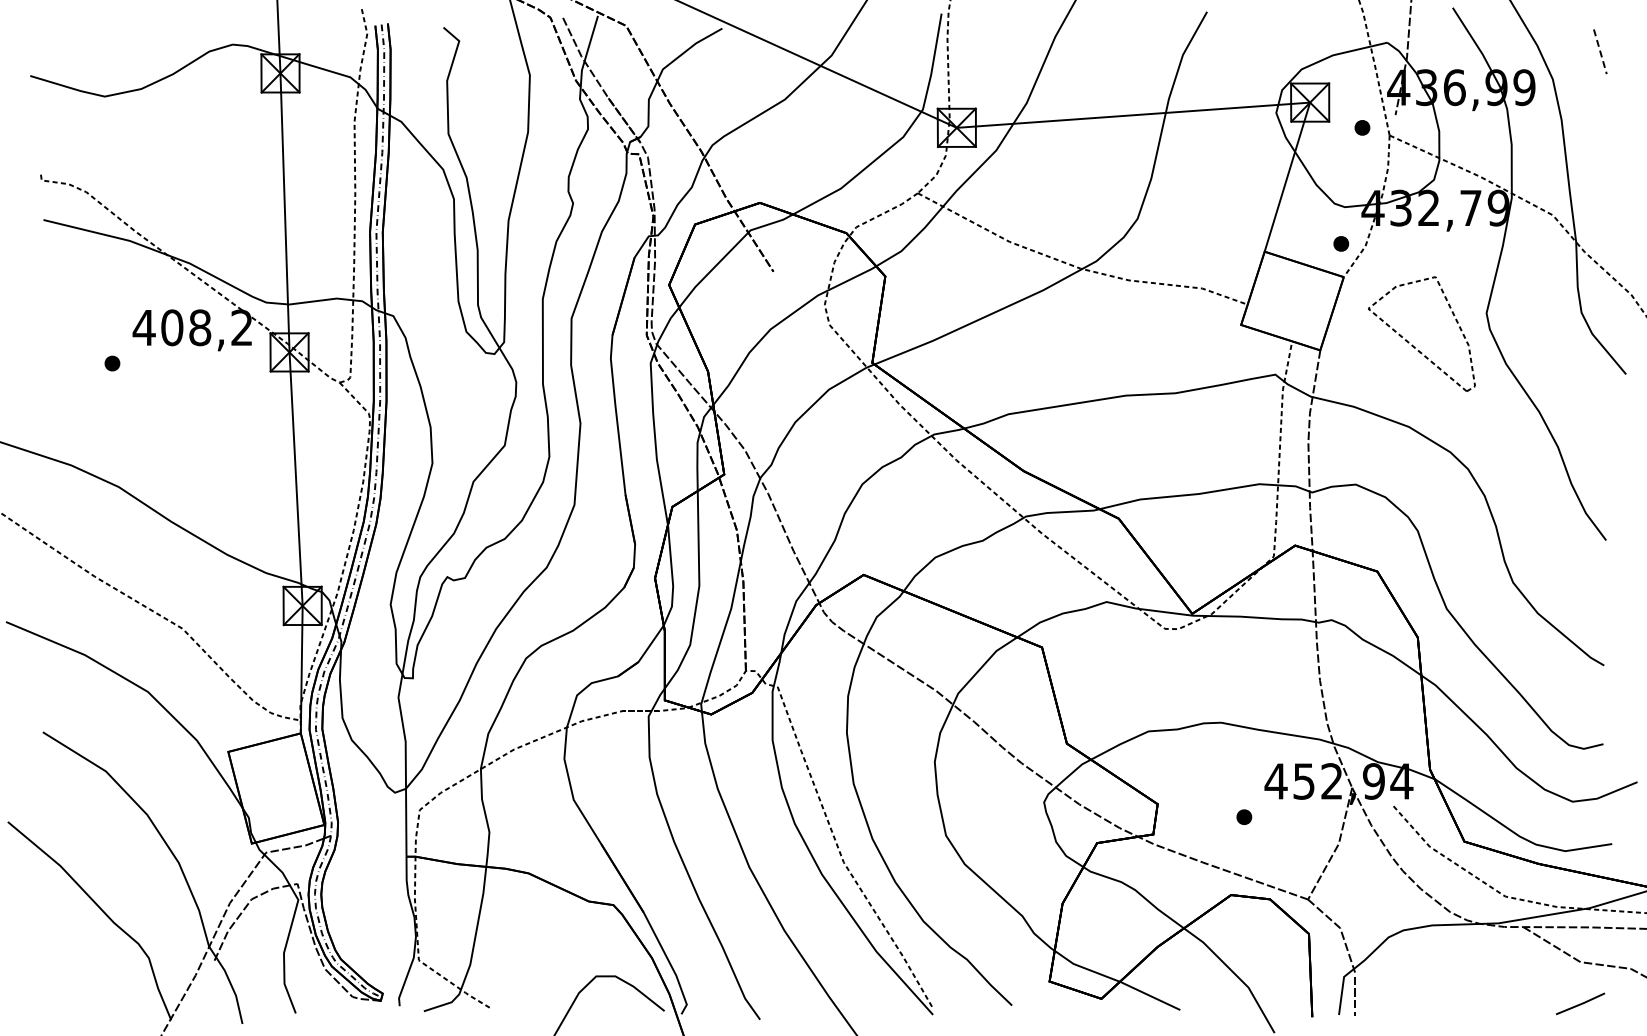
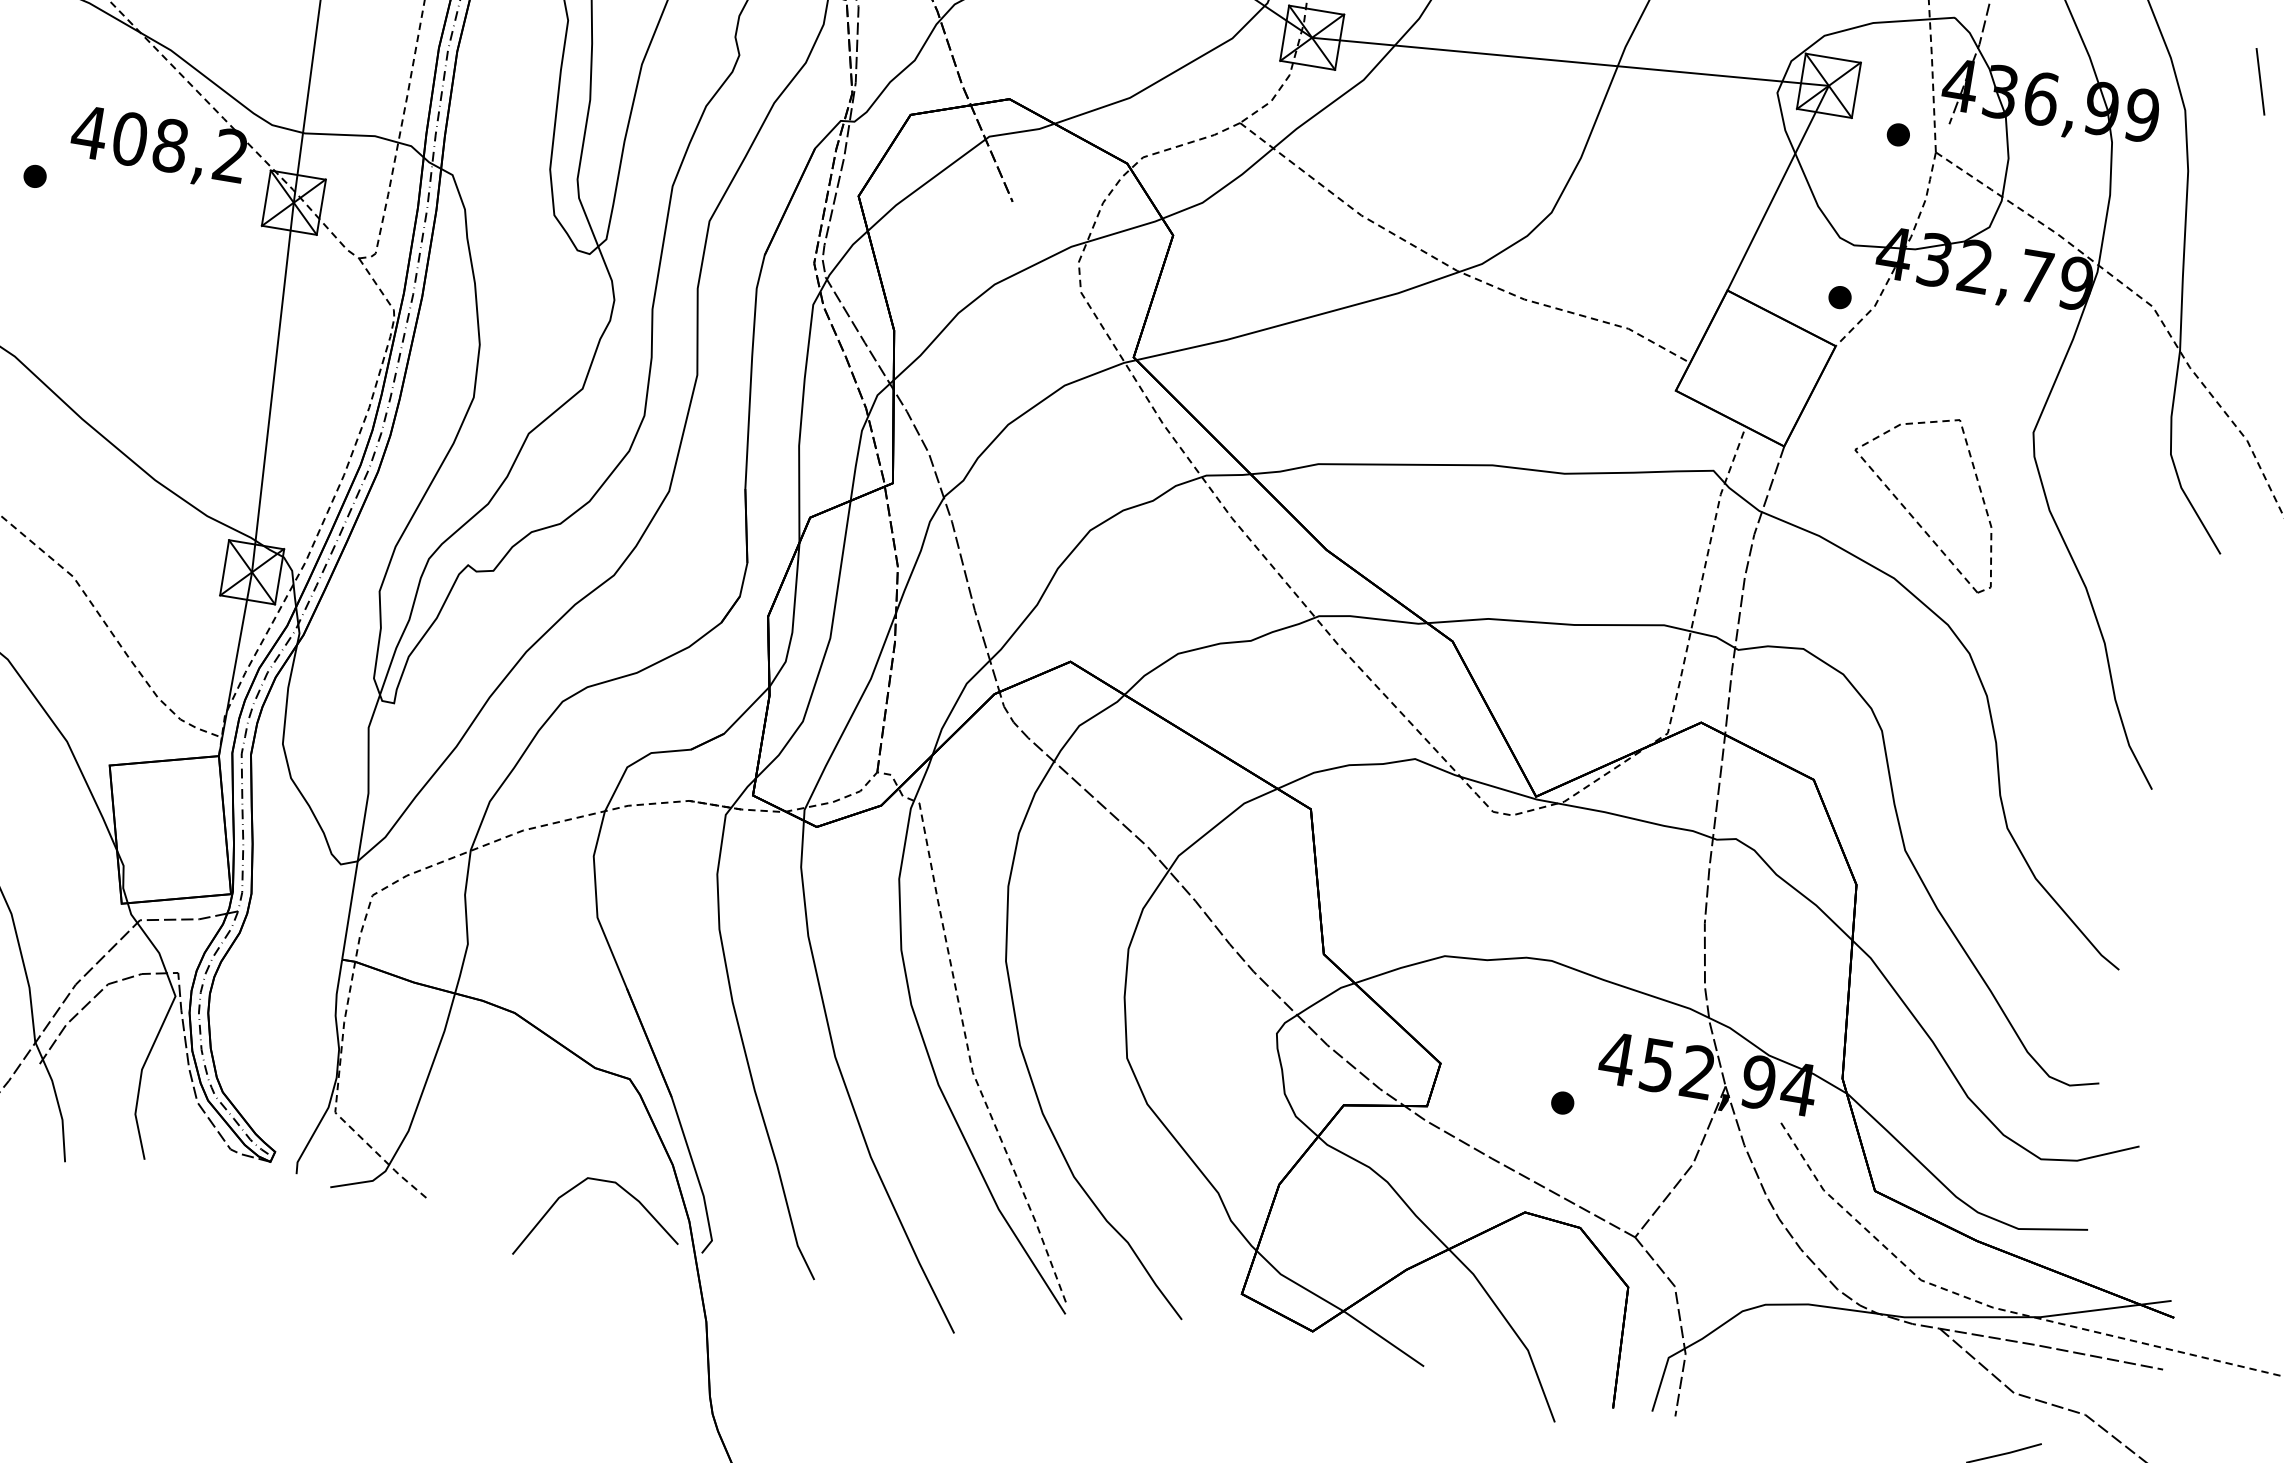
line: (1600, 52) -> (2260, 82), dashed -> solid
part: (1412, 344) -> (1910, 512), moved

